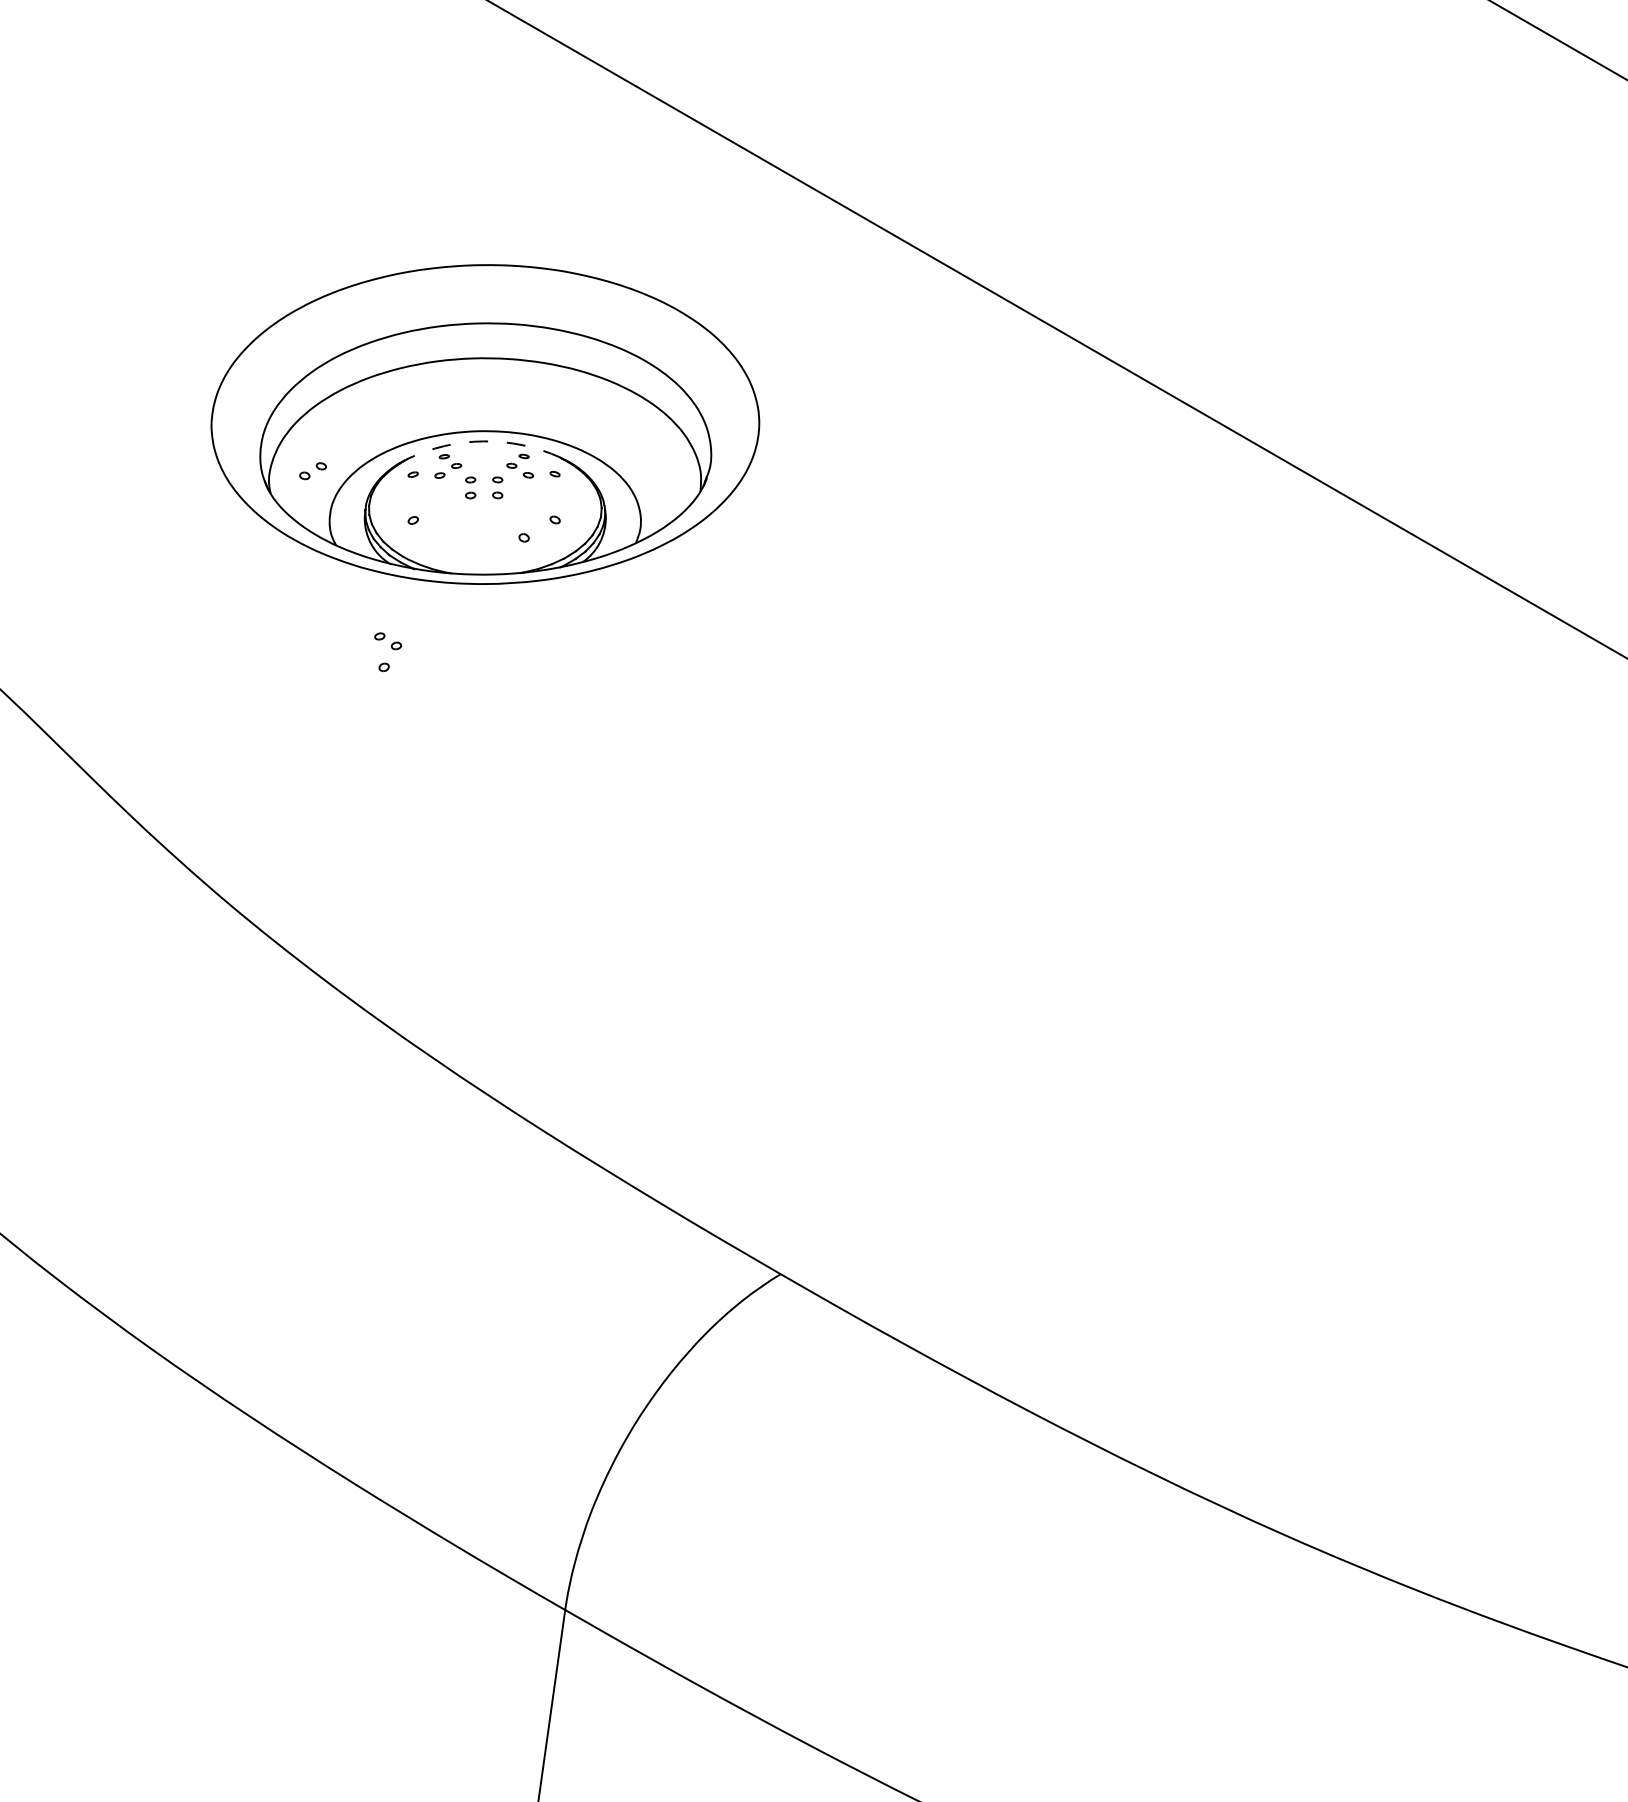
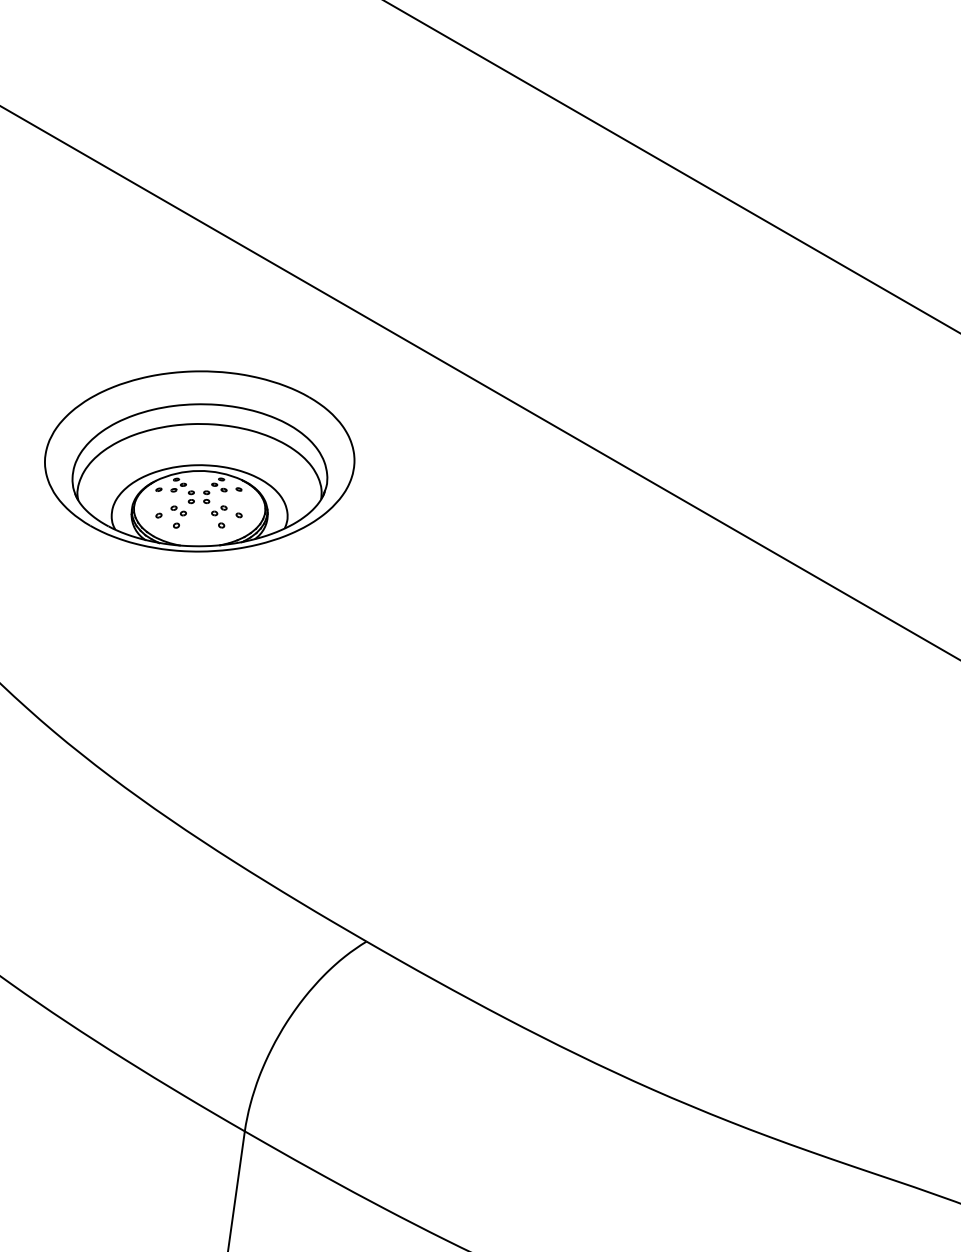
arc: (483, 440) -> (198, 470), dashed -> solid
part: (313, 470) -> (219, 510), moved
part: (387, 651) -> (178, 516), moved

